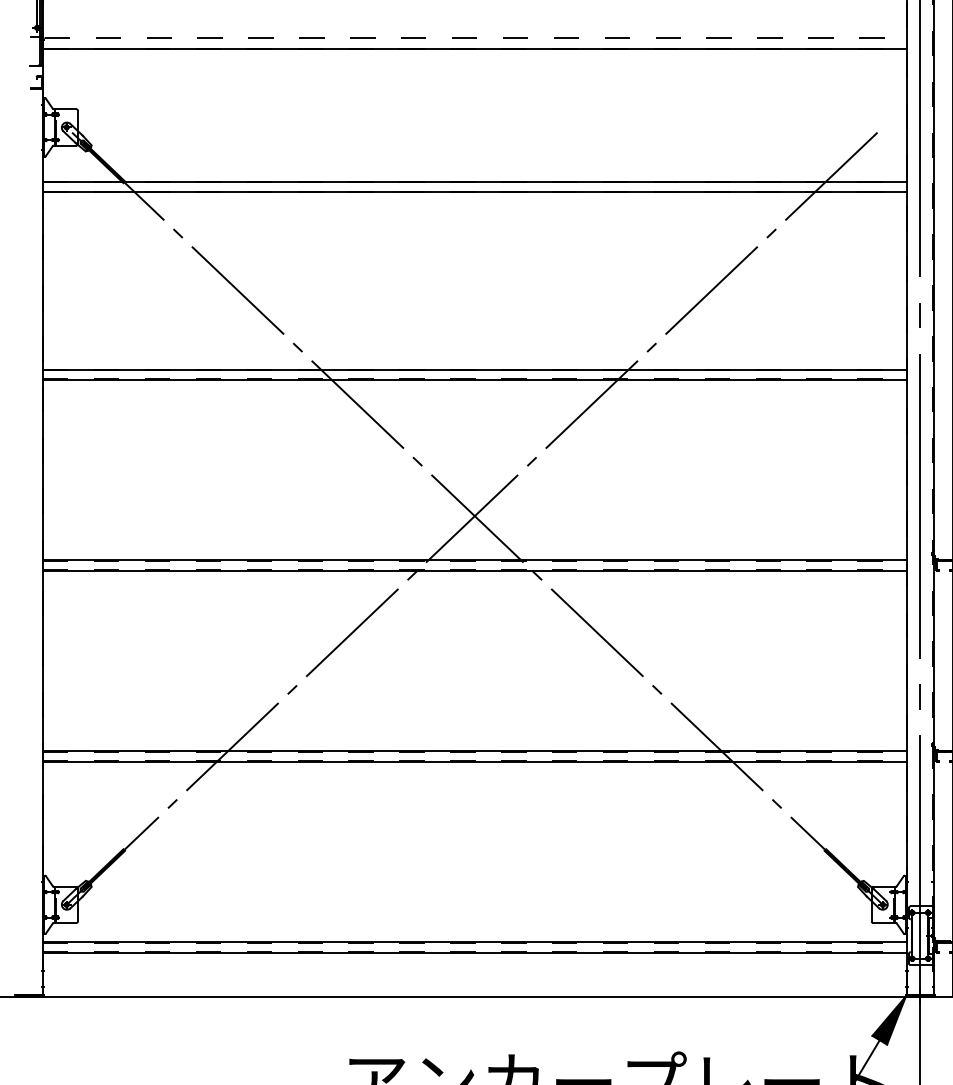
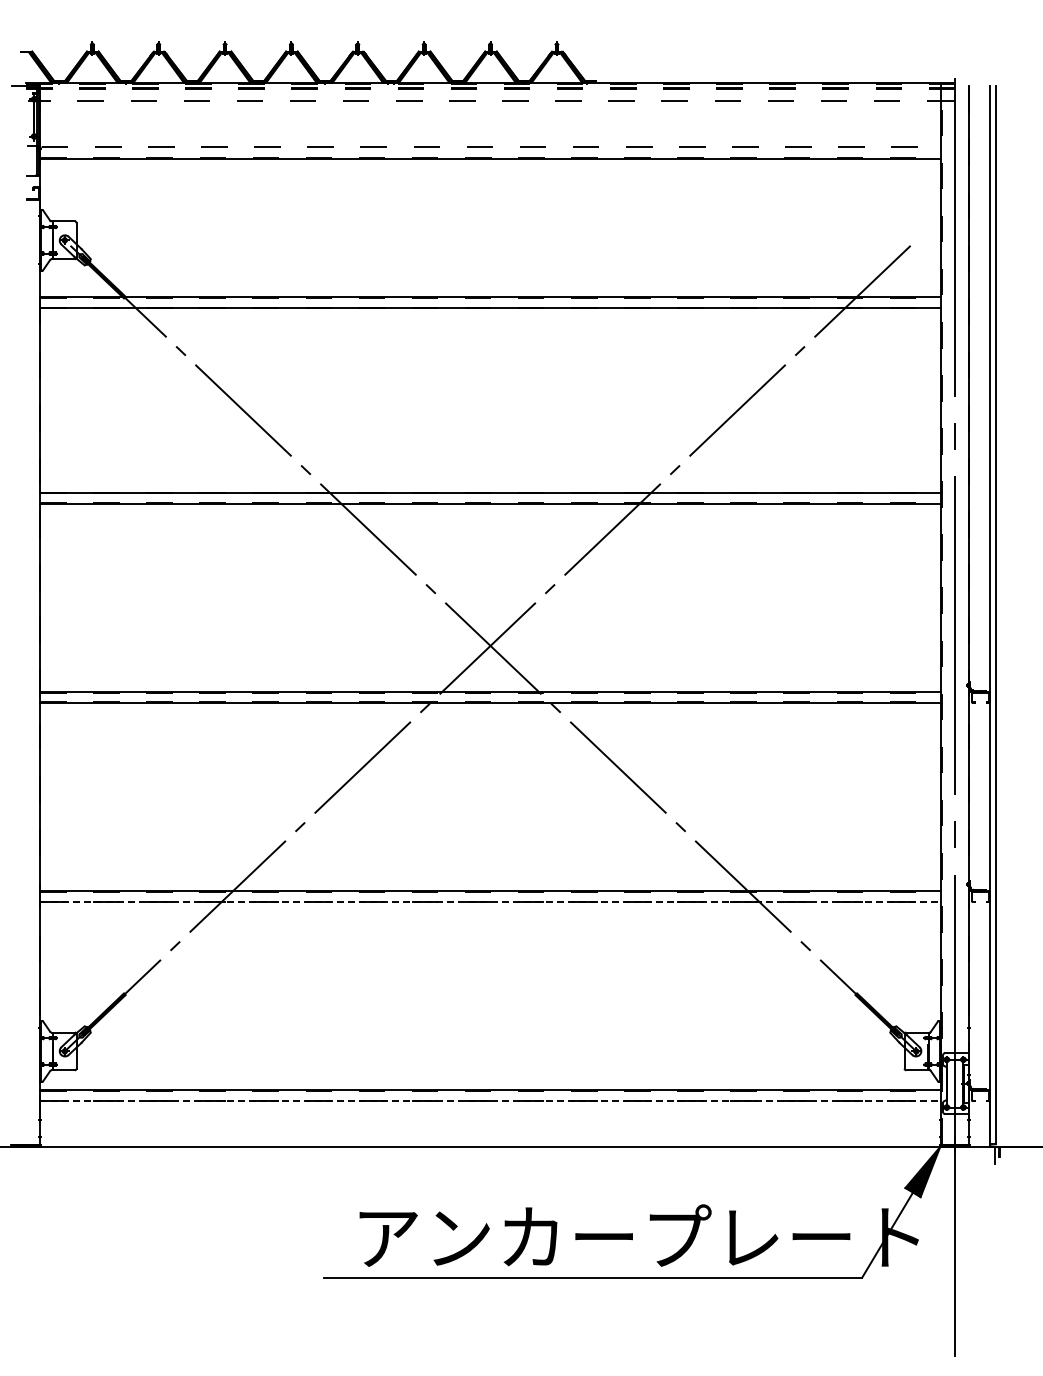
line: (475, 762) -> (491, 902), solid -> dashed
line: (475, 952) -> (491, 1101), solid -> dashed

